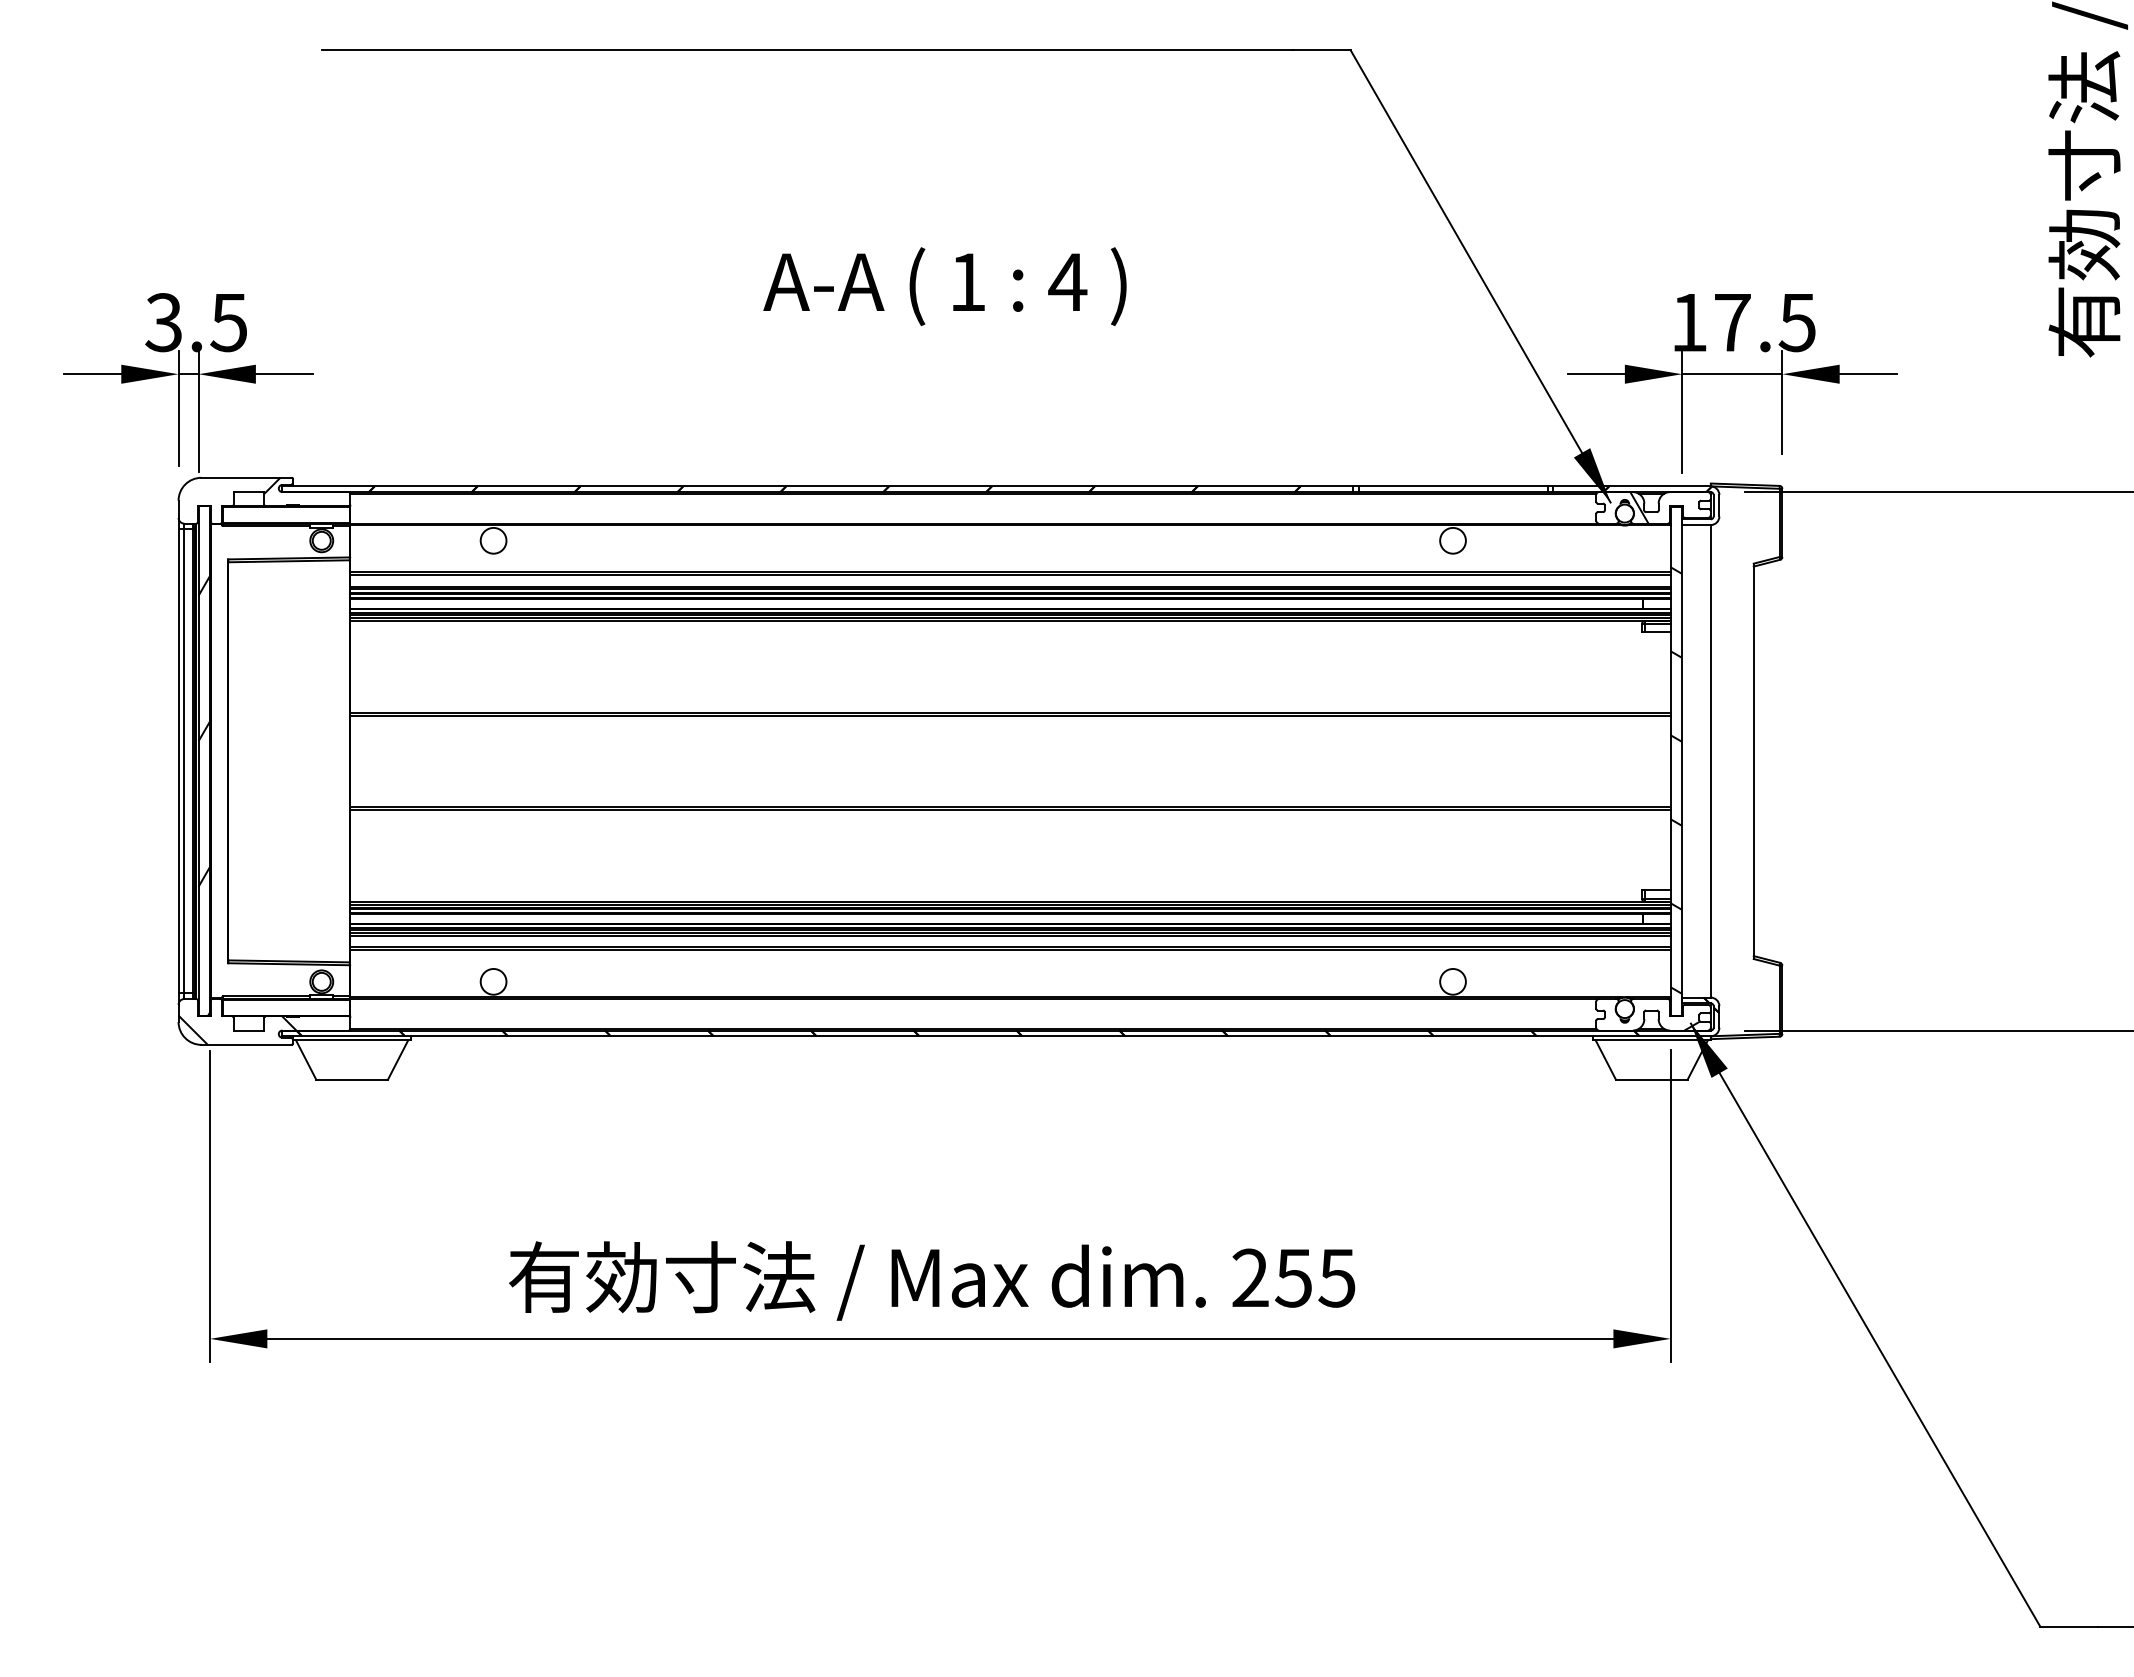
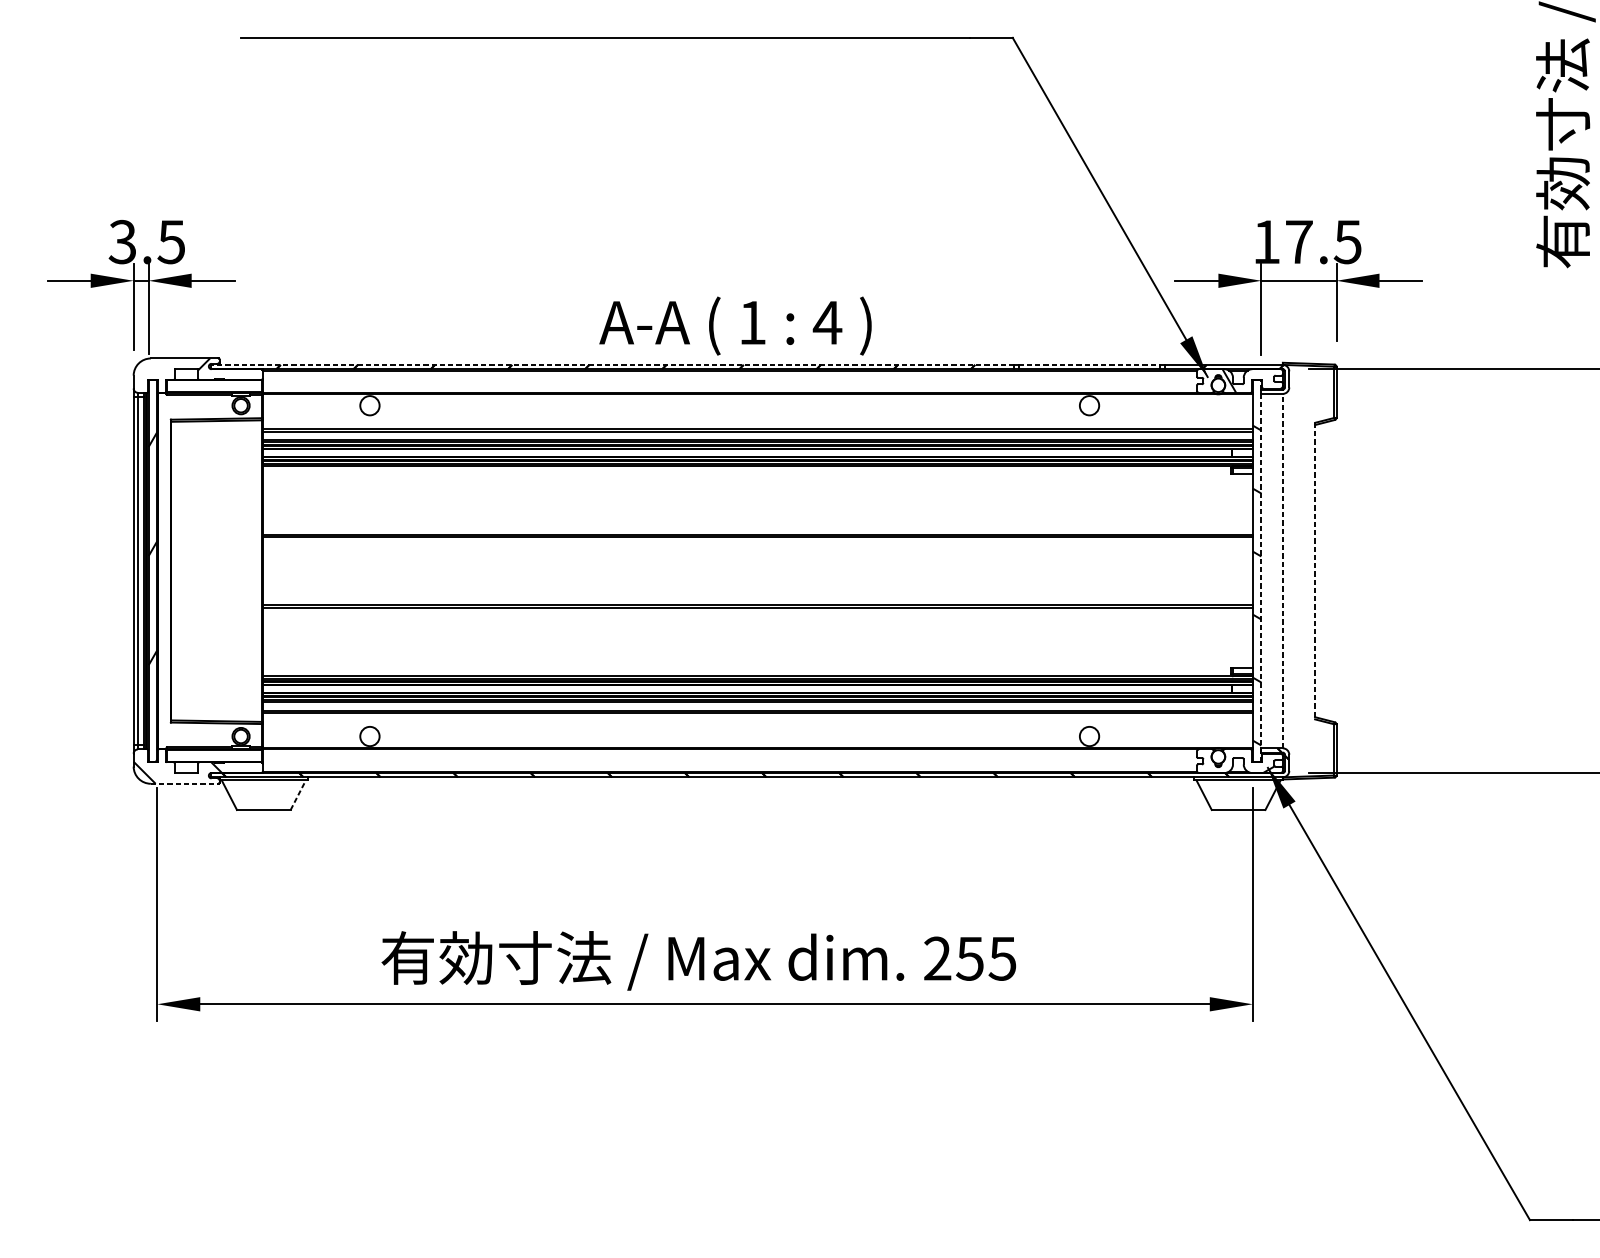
text: (944, 286) -> (735, 326), moved
line: (817, 486) -> (612, 365), solid -> dashed
line: (1453, 486) -> (1089, 365), solid -> dashed
line: (1682, 760) -> (1261, 570), solid -> dashed
line: (1710, 760) -> (1282, 570), solid -> dashed
line: (1753, 761) -> (1314, 571), solid -> dashed
line: (246, 1044) -> (184, 783), solid -> dashed
line: (398, 1059) -> (298, 794), solid -> dashed

